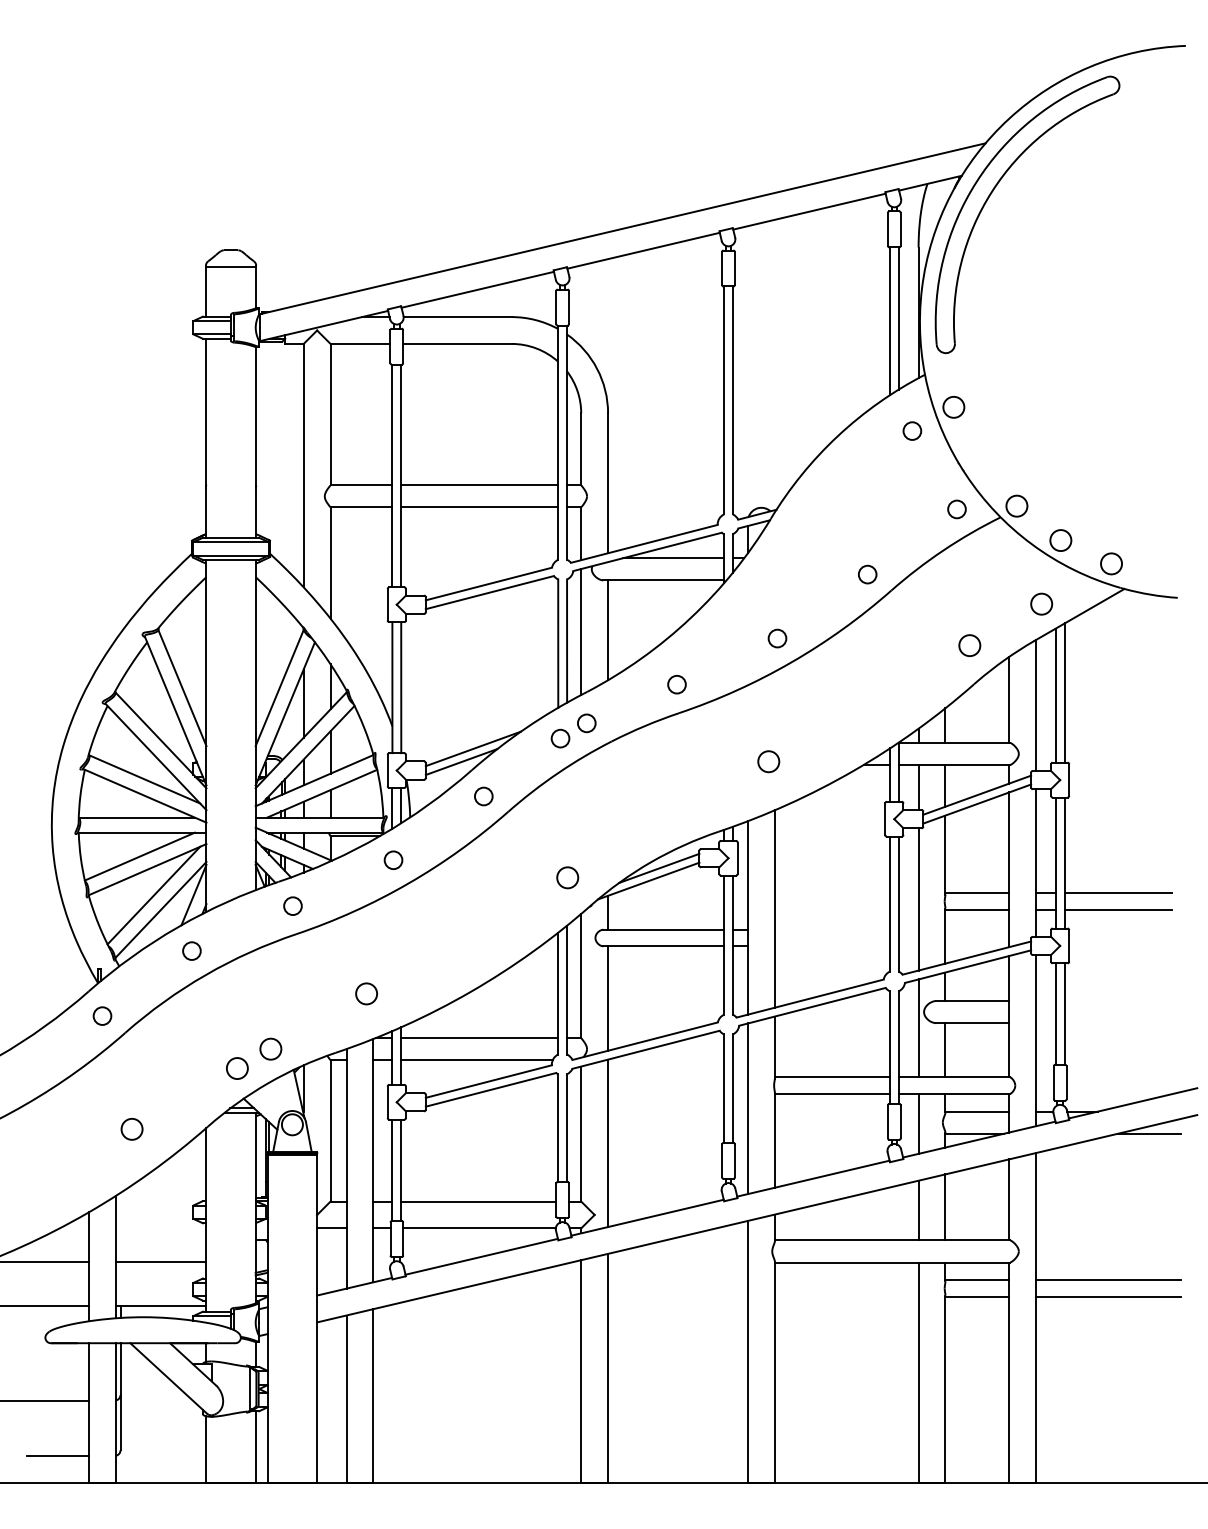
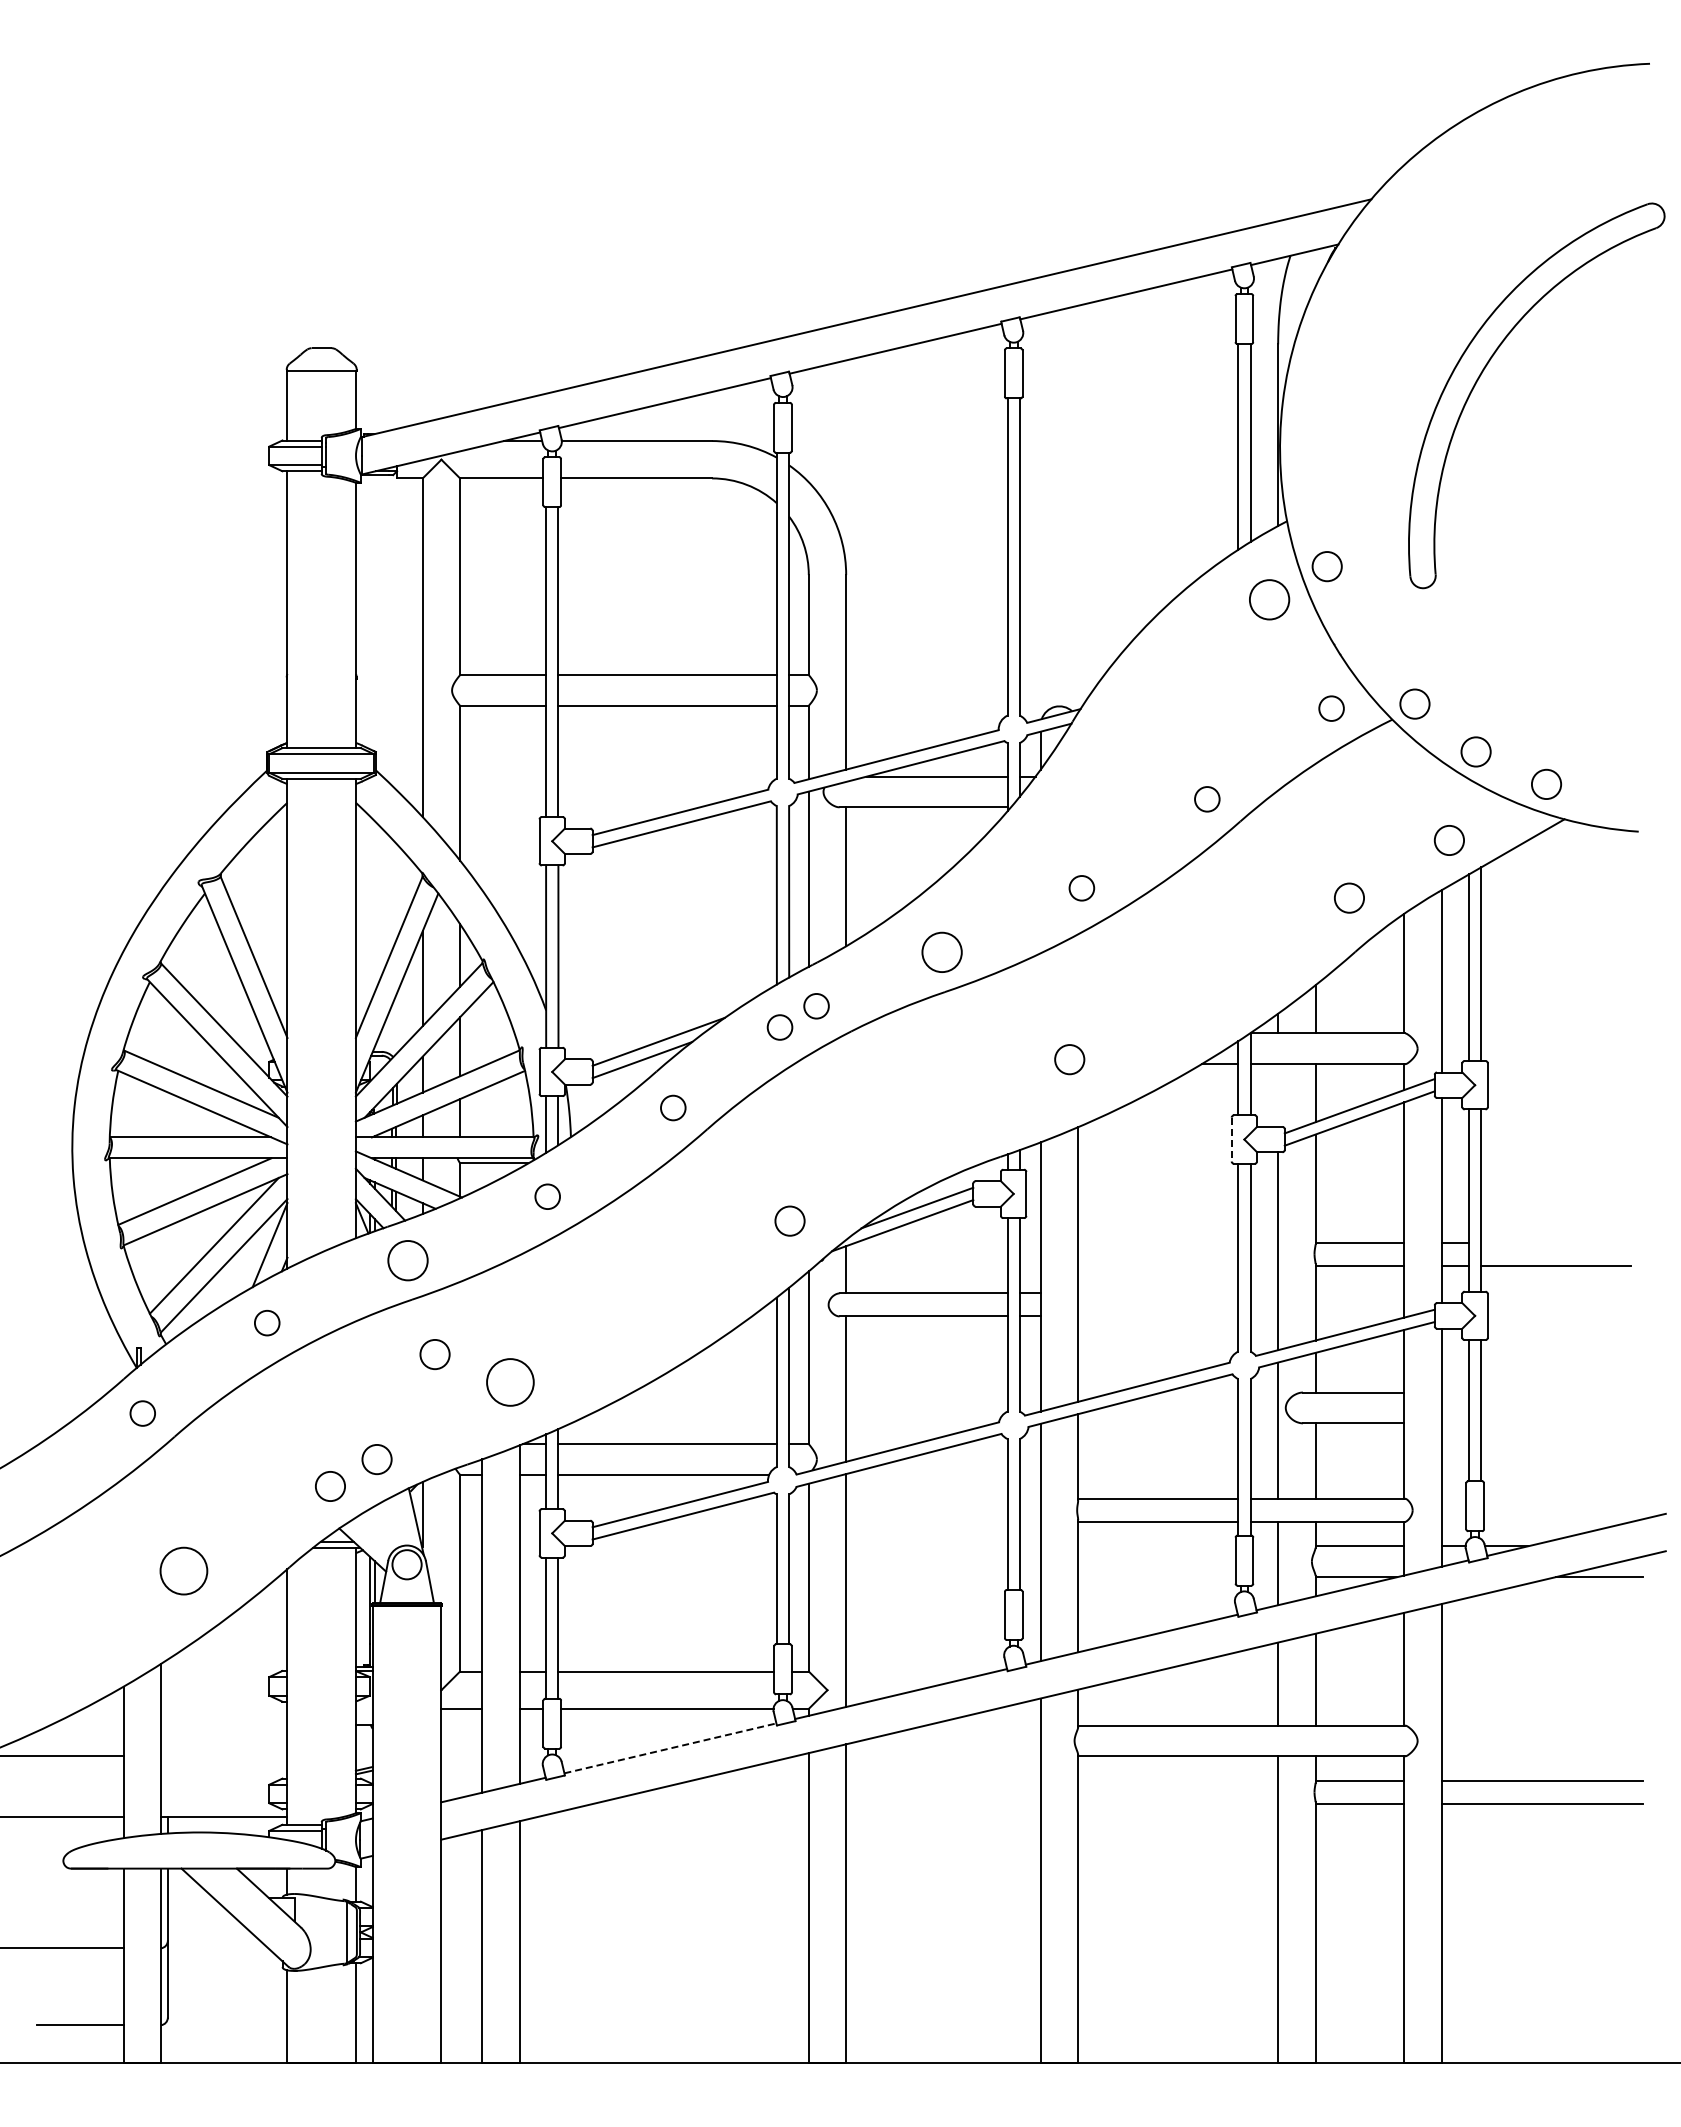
part: (993, 190) -> (1489, 362), moved
circle: (912, 430) -> (1269, 599), size x1.6
circle: (676, 684) -> (941, 952), size x1.6
line: (918, 787) -> (1278, 1095), removed
line: (885, 819) -> (1231, 1139), solid -> dashed
line: (1117, 893) -> (1555, 1242), removed
circle: (292, 906) -> (407, 1260), size x1.6
circle: (312, 973) -> (434, 1354), added
circle: (366, 993) -> (509, 1382), size x1.6
circle: (131, 1128) -> (183, 1570), size x1.6
line: (481, 1256) -> (670, 1748), solid -> dashed
line: (160, 1261) -> (223, 1755), removed

